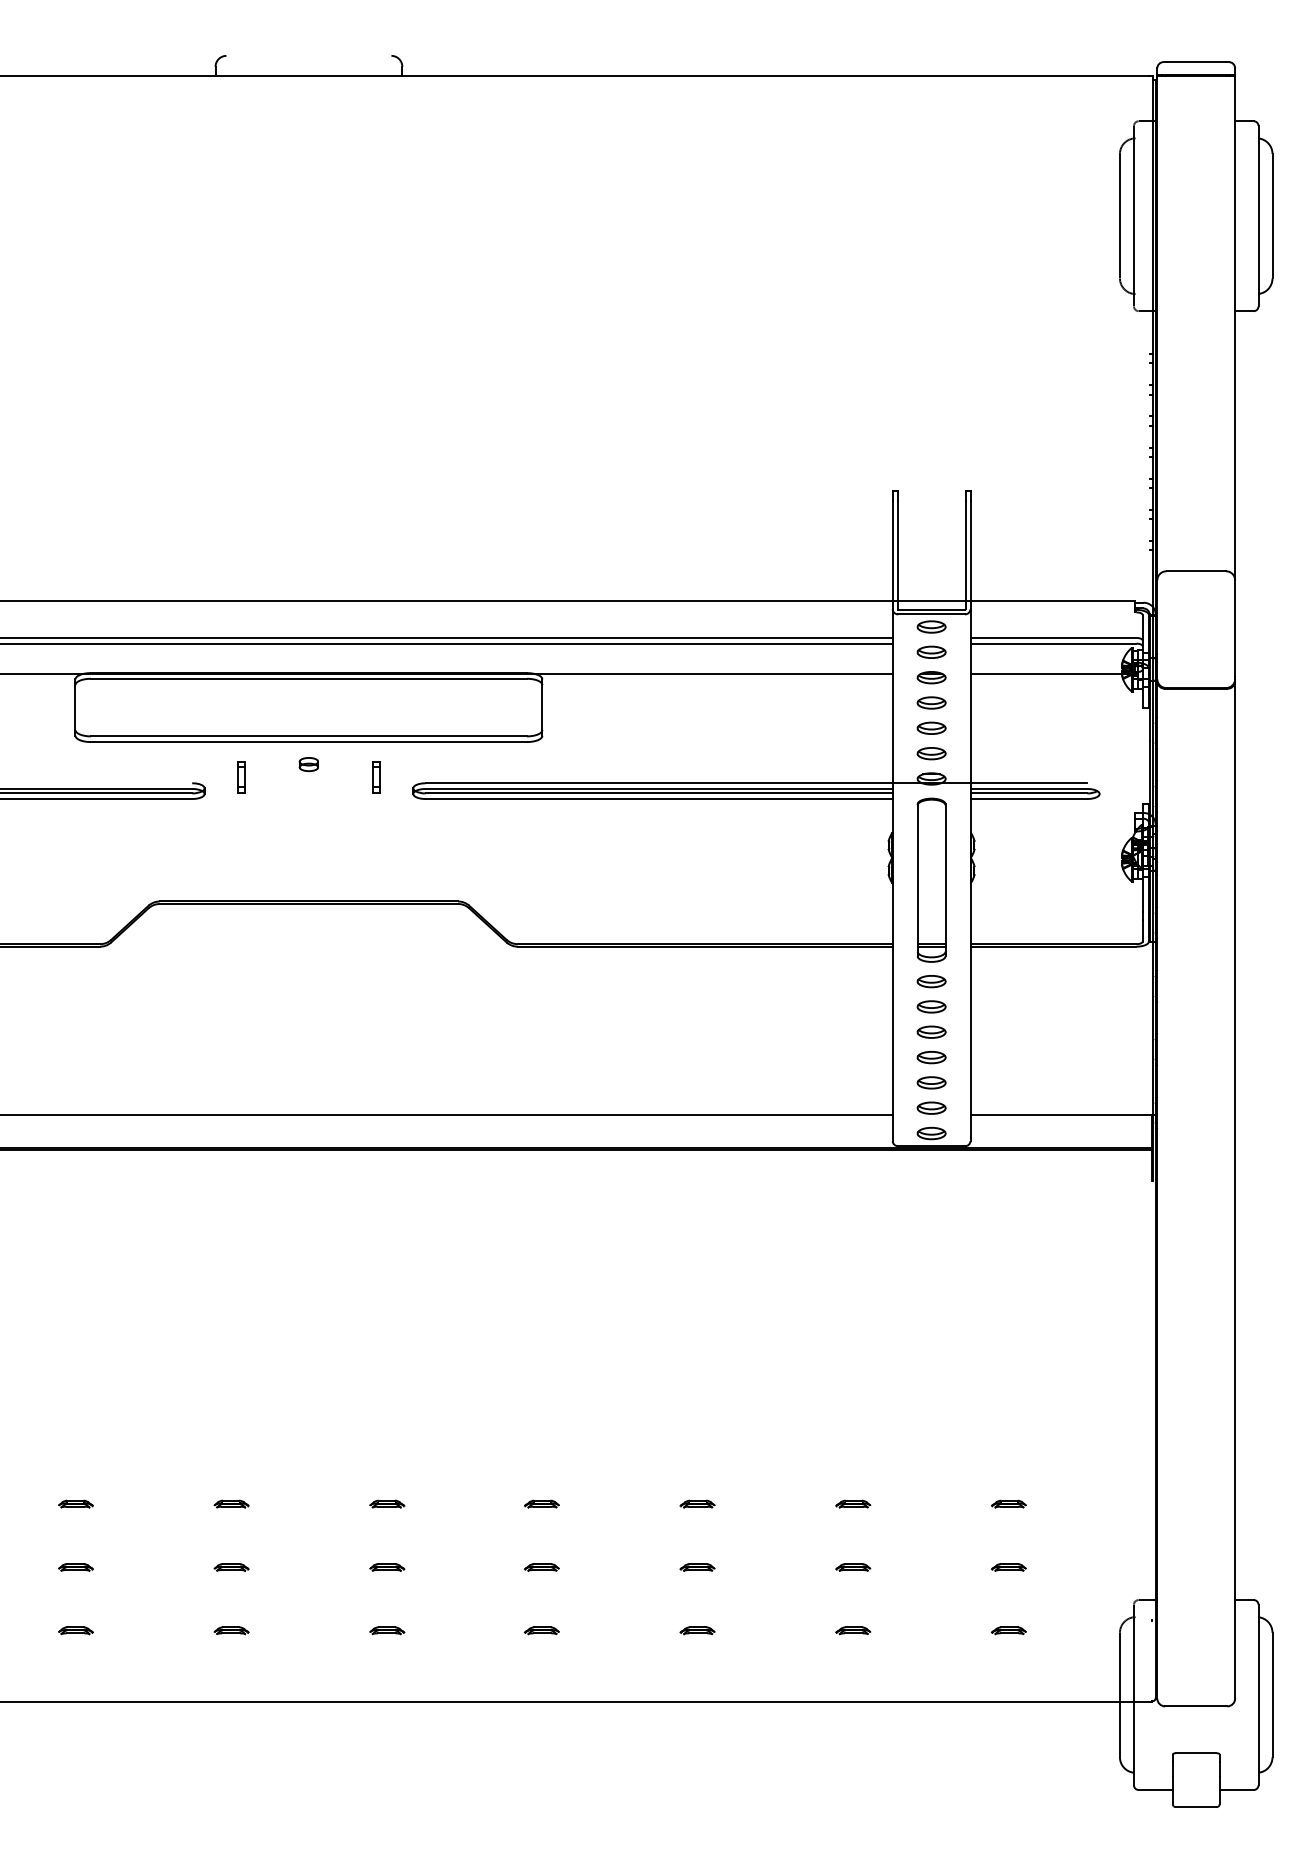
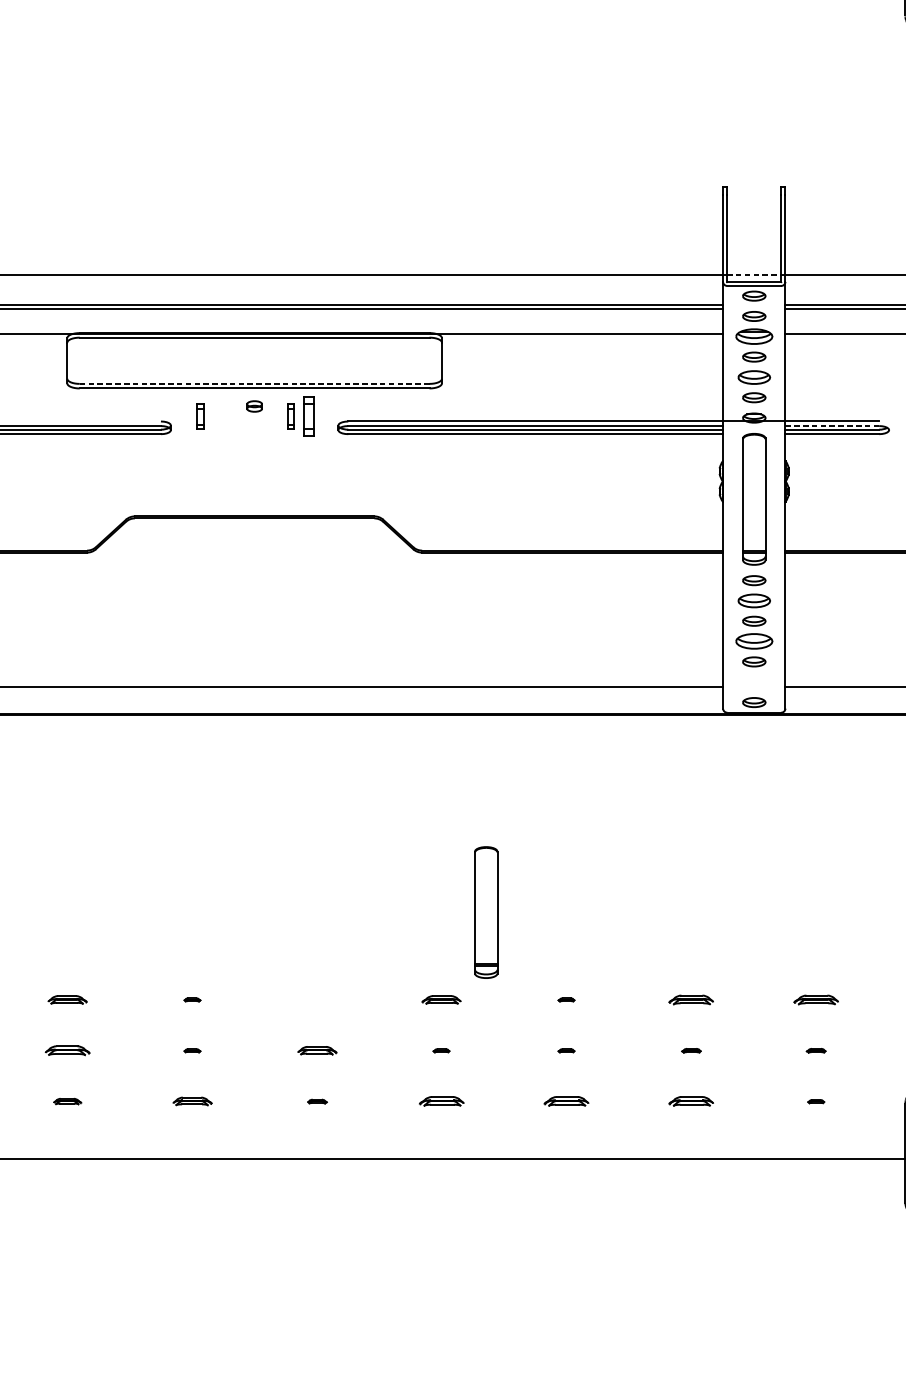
line: (931, 601) -> (754, 275), solid -> dashed
part: (931, 677) -> (754, 336), size x1.6
part: (931, 727) -> (754, 376), size x1.4
line: (308, 736) -> (254, 383), solid -> dashed
part: (354, 777) -> (291, 416), added
part: (376, 777) -> (308, 416), size x1.6
line: (1028, 788) -> (832, 425), solid -> dashed
part: (931, 1006) -> (754, 600), size x1.4
part: (931, 1057) -> (754, 641), size x1.6
part: (931, 1107) -> (754, 681), removed
part: (597, 1394) -> (486, 911), added
part: (75, 1503) -> (67, 999), size x1.4
part: (231, 1503) -> (192, 999), size x0.6
part: (387, 1503) -> (317, 999), removed
part: (541, 1503) -> (441, 999), size x1.4
part: (697, 1503) -> (566, 999), size x0.6
part: (853, 1503) -> (691, 999), size x1.6
part: (1008, 1503) -> (815, 999), size x1.6
part: (75, 1567) -> (67, 1050), size x1.6
part: (231, 1567) -> (192, 1050), size x0.6
part: (387, 1567) -> (317, 1050), size x1.4
part: (541, 1567) -> (441, 1050), size x0.6
part: (697, 1567) -> (566, 1050), size x0.6
part: (853, 1567) -> (691, 1050), size x0.7
part: (1008, 1567) -> (815, 1050), size x0.7
part: (231, 1630) -> (192, 1101), size x1.4
part: (387, 1630) -> (317, 1101), size x0.7
part: (541, 1630) -> (441, 1101), size x1.6
part: (697, 1630) -> (566, 1101), size x1.6
part: (853, 1630) -> (691, 1101), size x1.6
part: (1008, 1630) -> (815, 1101), size x0.6

